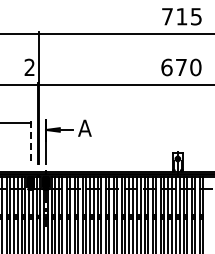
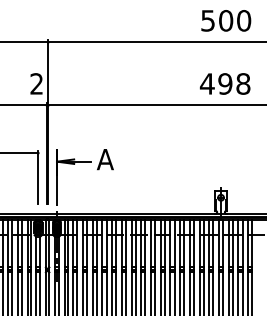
text: (182, 16) -> (226, 20), 715 -> 500
text: (180, 67) -> (224, 83), 670 -> 498
line: (30, 143) -> (37, 178), dashed -> solid

